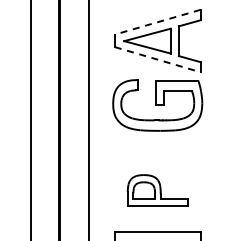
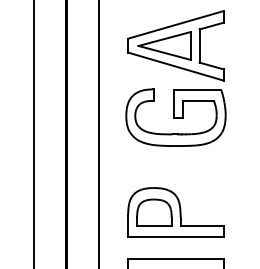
line: (157, 22) -> (175, 25), dashed -> solid
line: (157, 59) -> (175, 66), dashed -> solid
part: (157, 190) -> (175, 212), size x1.43

